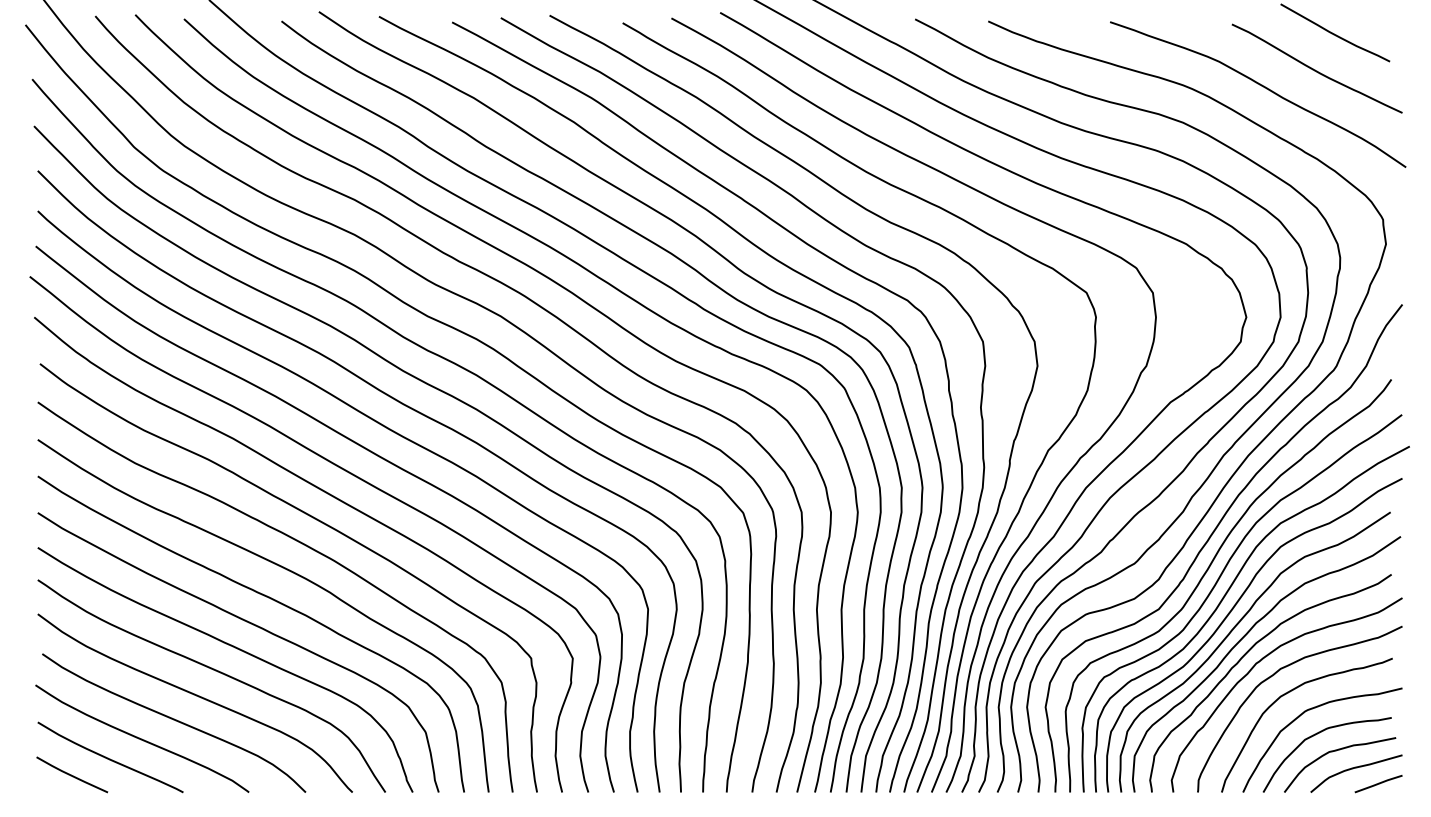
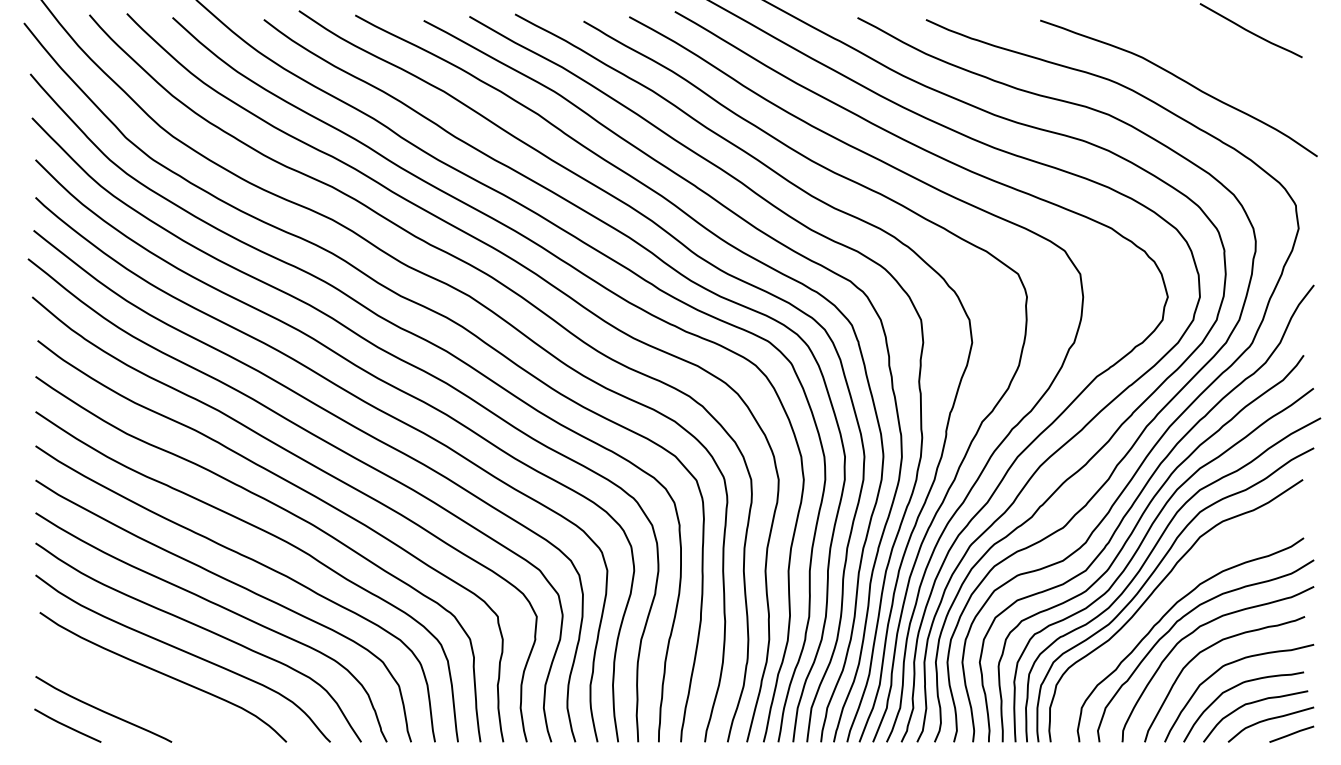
curve: (1315, 69) -> (1232, 64), removed
curve: (1242, 639) -> (1164, 598), removed
curve: (142, 738) -> (133, 691), removed

